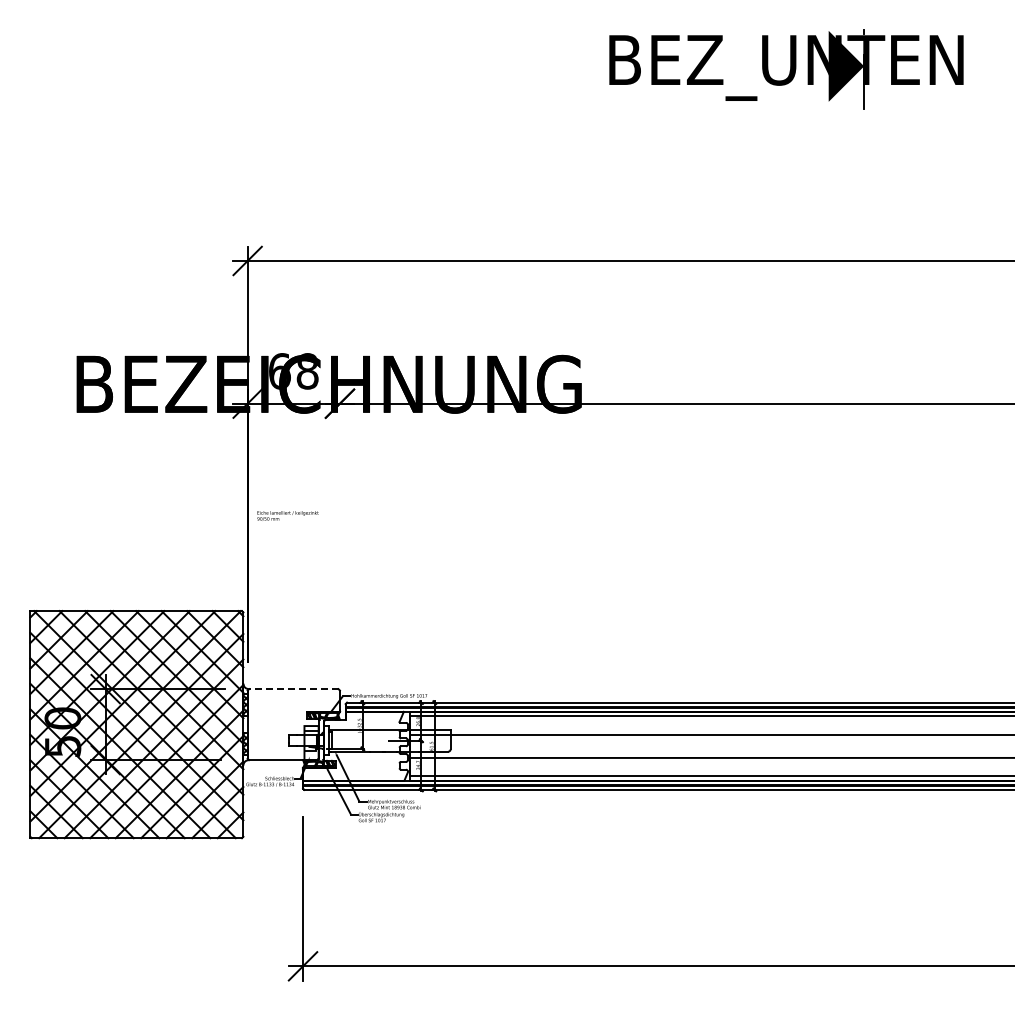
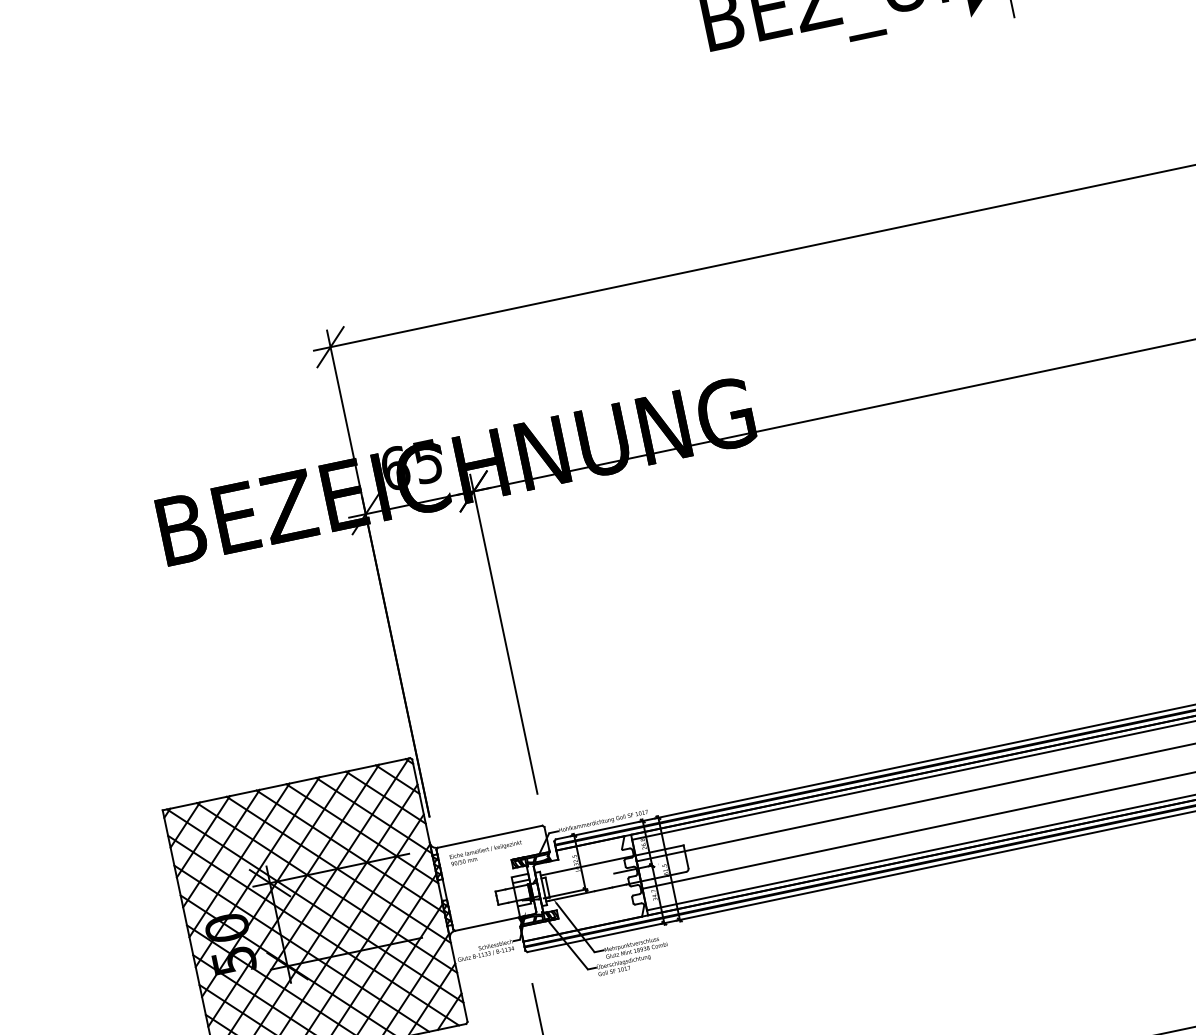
text: (307, 371) -> (427, 461), 68 -> 65
text: (287, 515) -> (485, 852), moved
line: (339, 525) -> (503, 634), added
line: (293, 689) -> (489, 837), dashed -> solid

